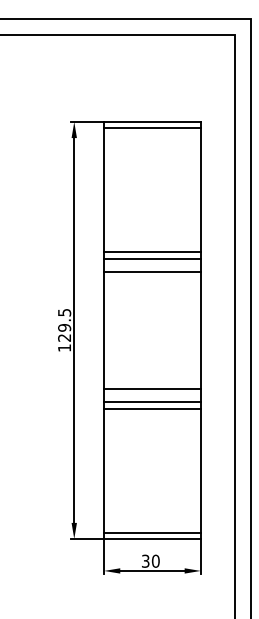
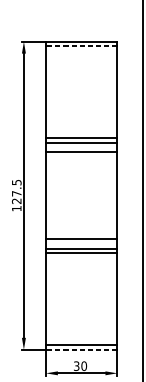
line: (151, 128) -> (80, 46), solid -> dashed
text: (64, 327) -> (16, 193), 129.5 -> 127.5
line: (151, 539) -> (80, 350), solid -> dashed

